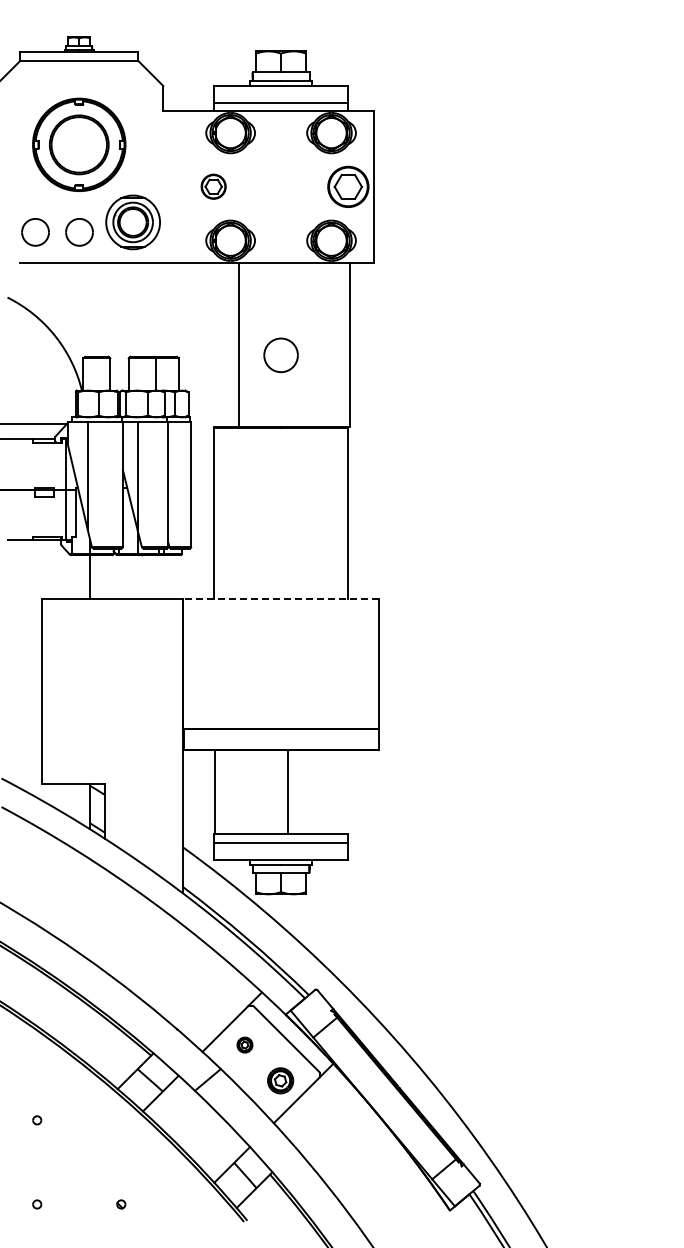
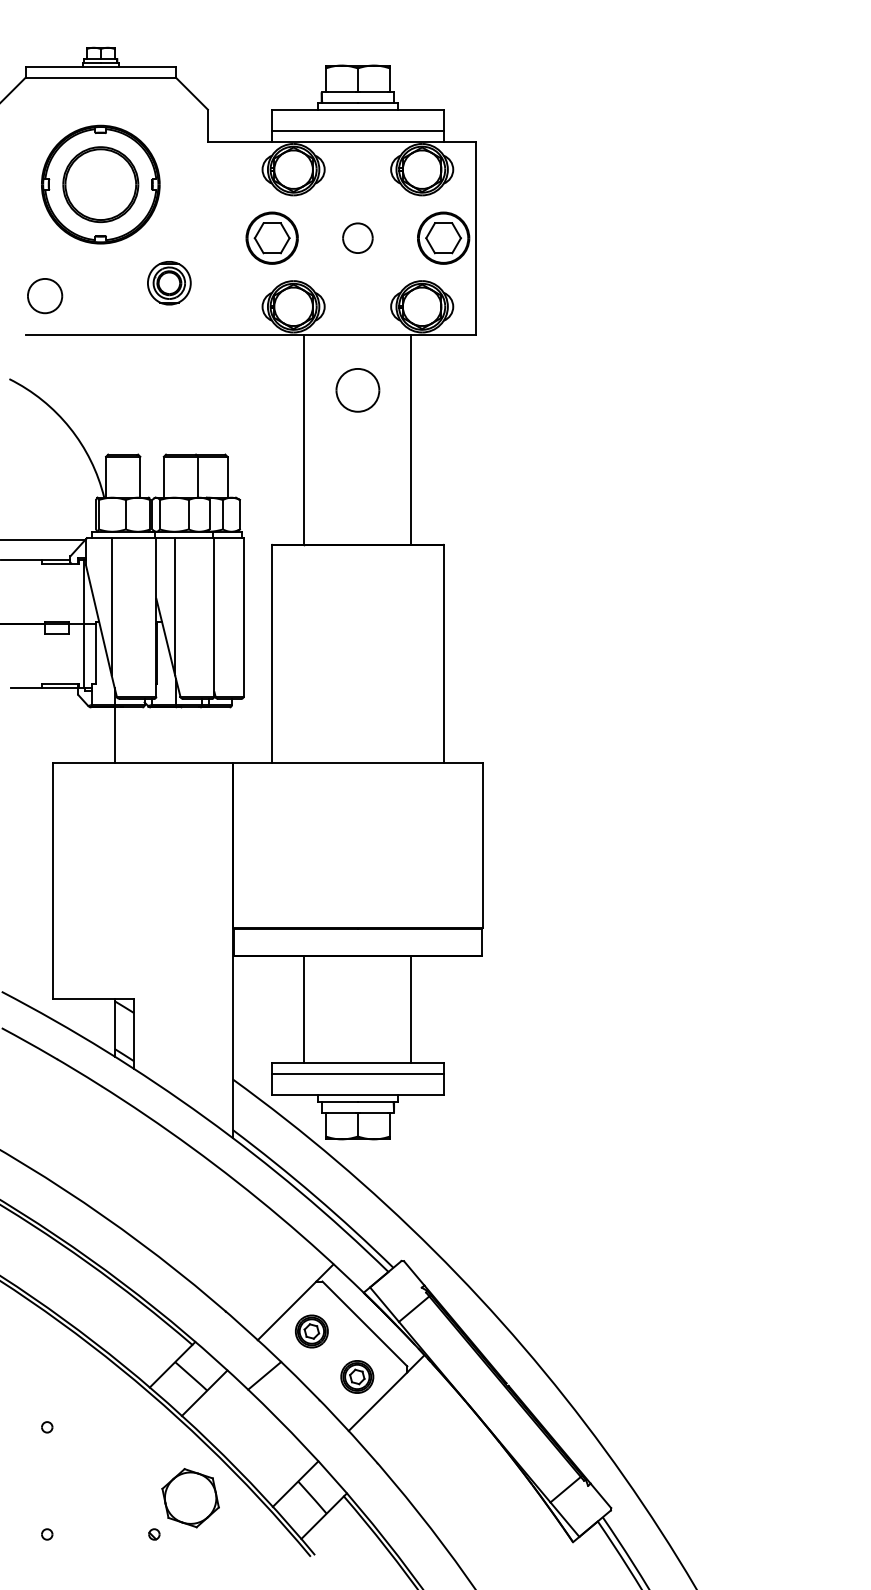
part: (213, 186) -> (271, 237), size x1.67
part: (280, 186) -> (357, 237), added
part: (132, 221) -> (168, 282), size x0.62
part: (79, 232) -> (101, 296), removed
line: (350, 344) -> (411, 438), moved
part: (280, 355) -> (357, 390), moved
line: (280, 599) -> (357, 763), dashed -> solid
line: (215, 792) -> (304, 1009), moved
line: (288, 792) -> (411, 1009), moved
part: (244, 1044) -> (311, 1330), size x1.67
part: (149, 1175) -> (190, 1497), added

